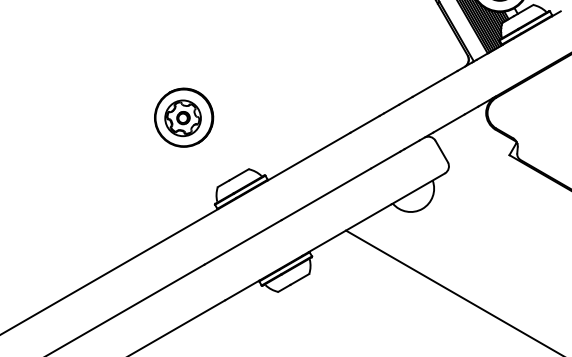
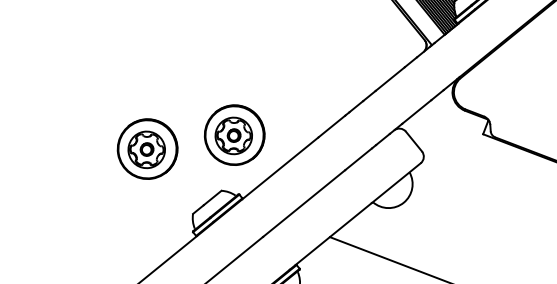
part: (270, 117) -> (235, 134), added

